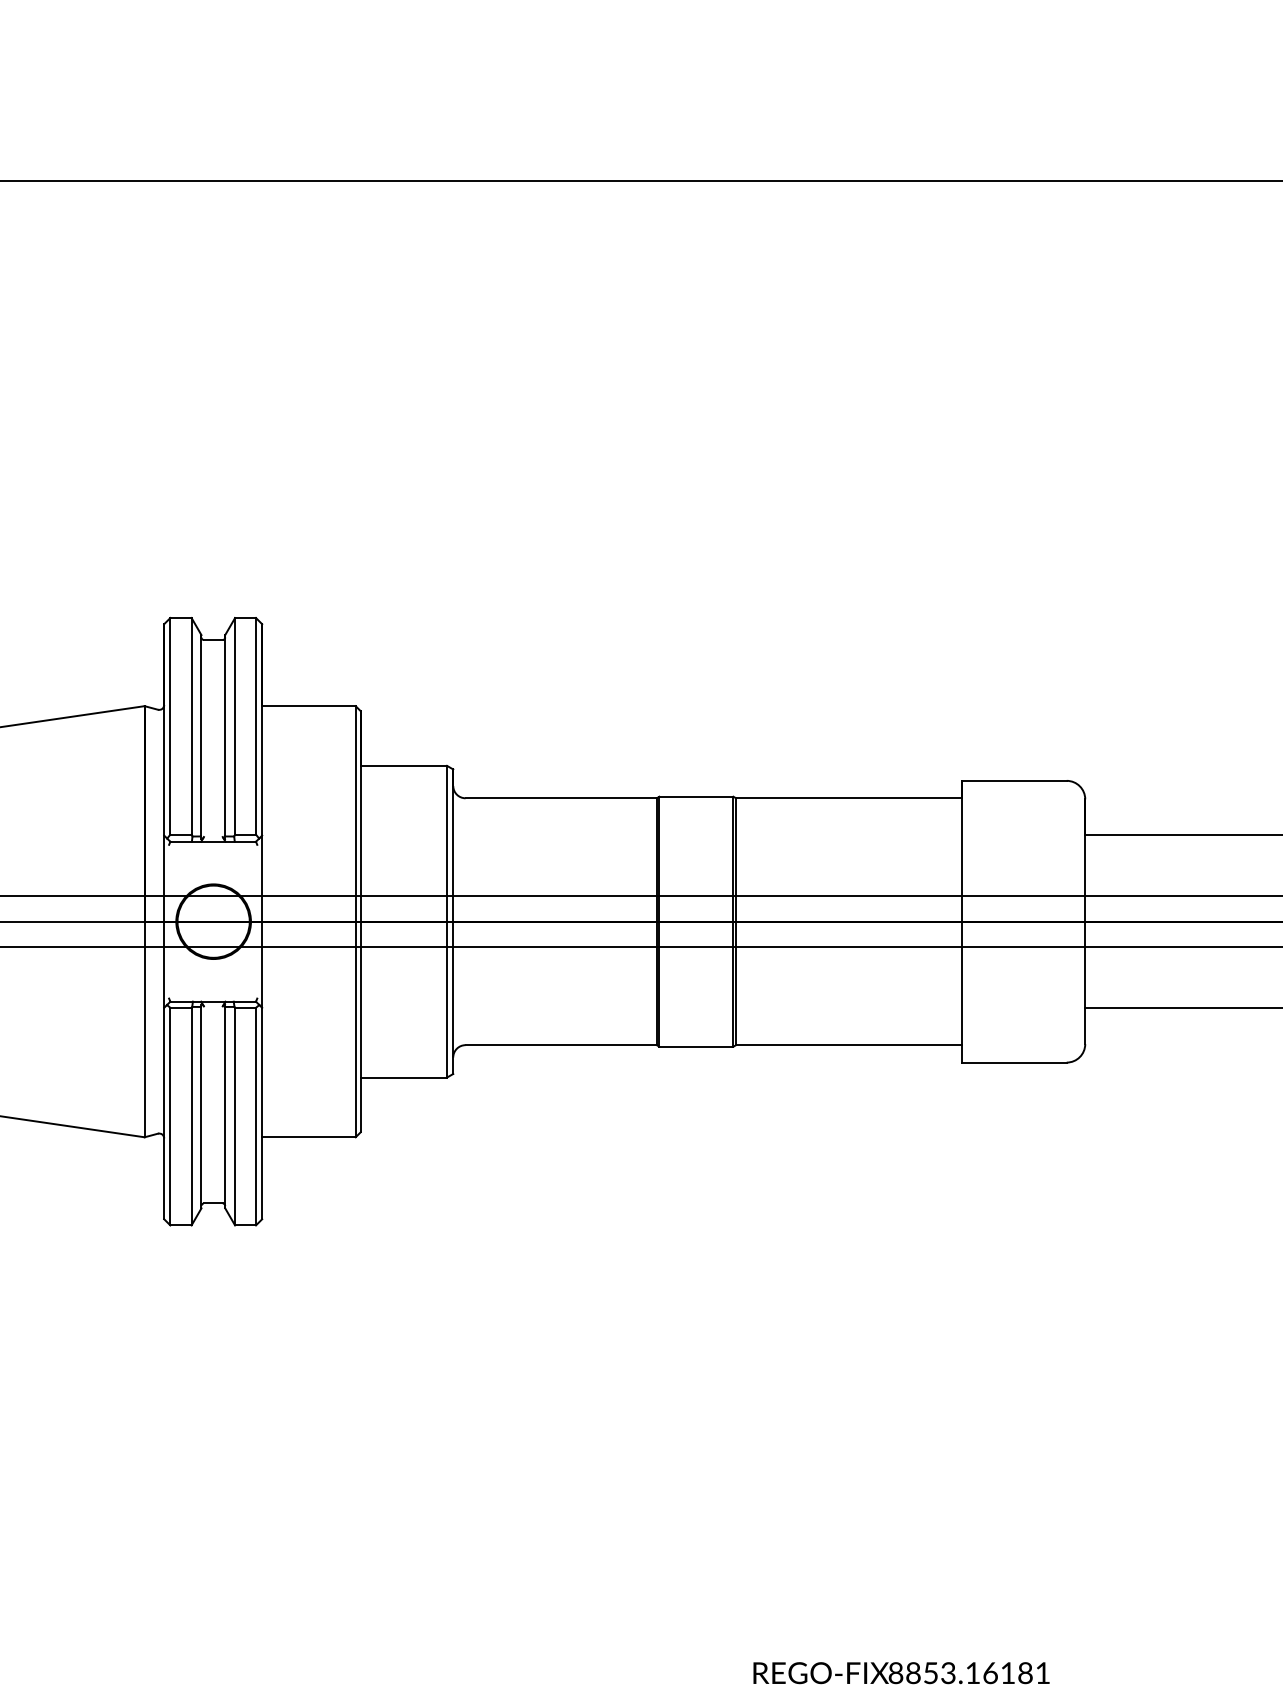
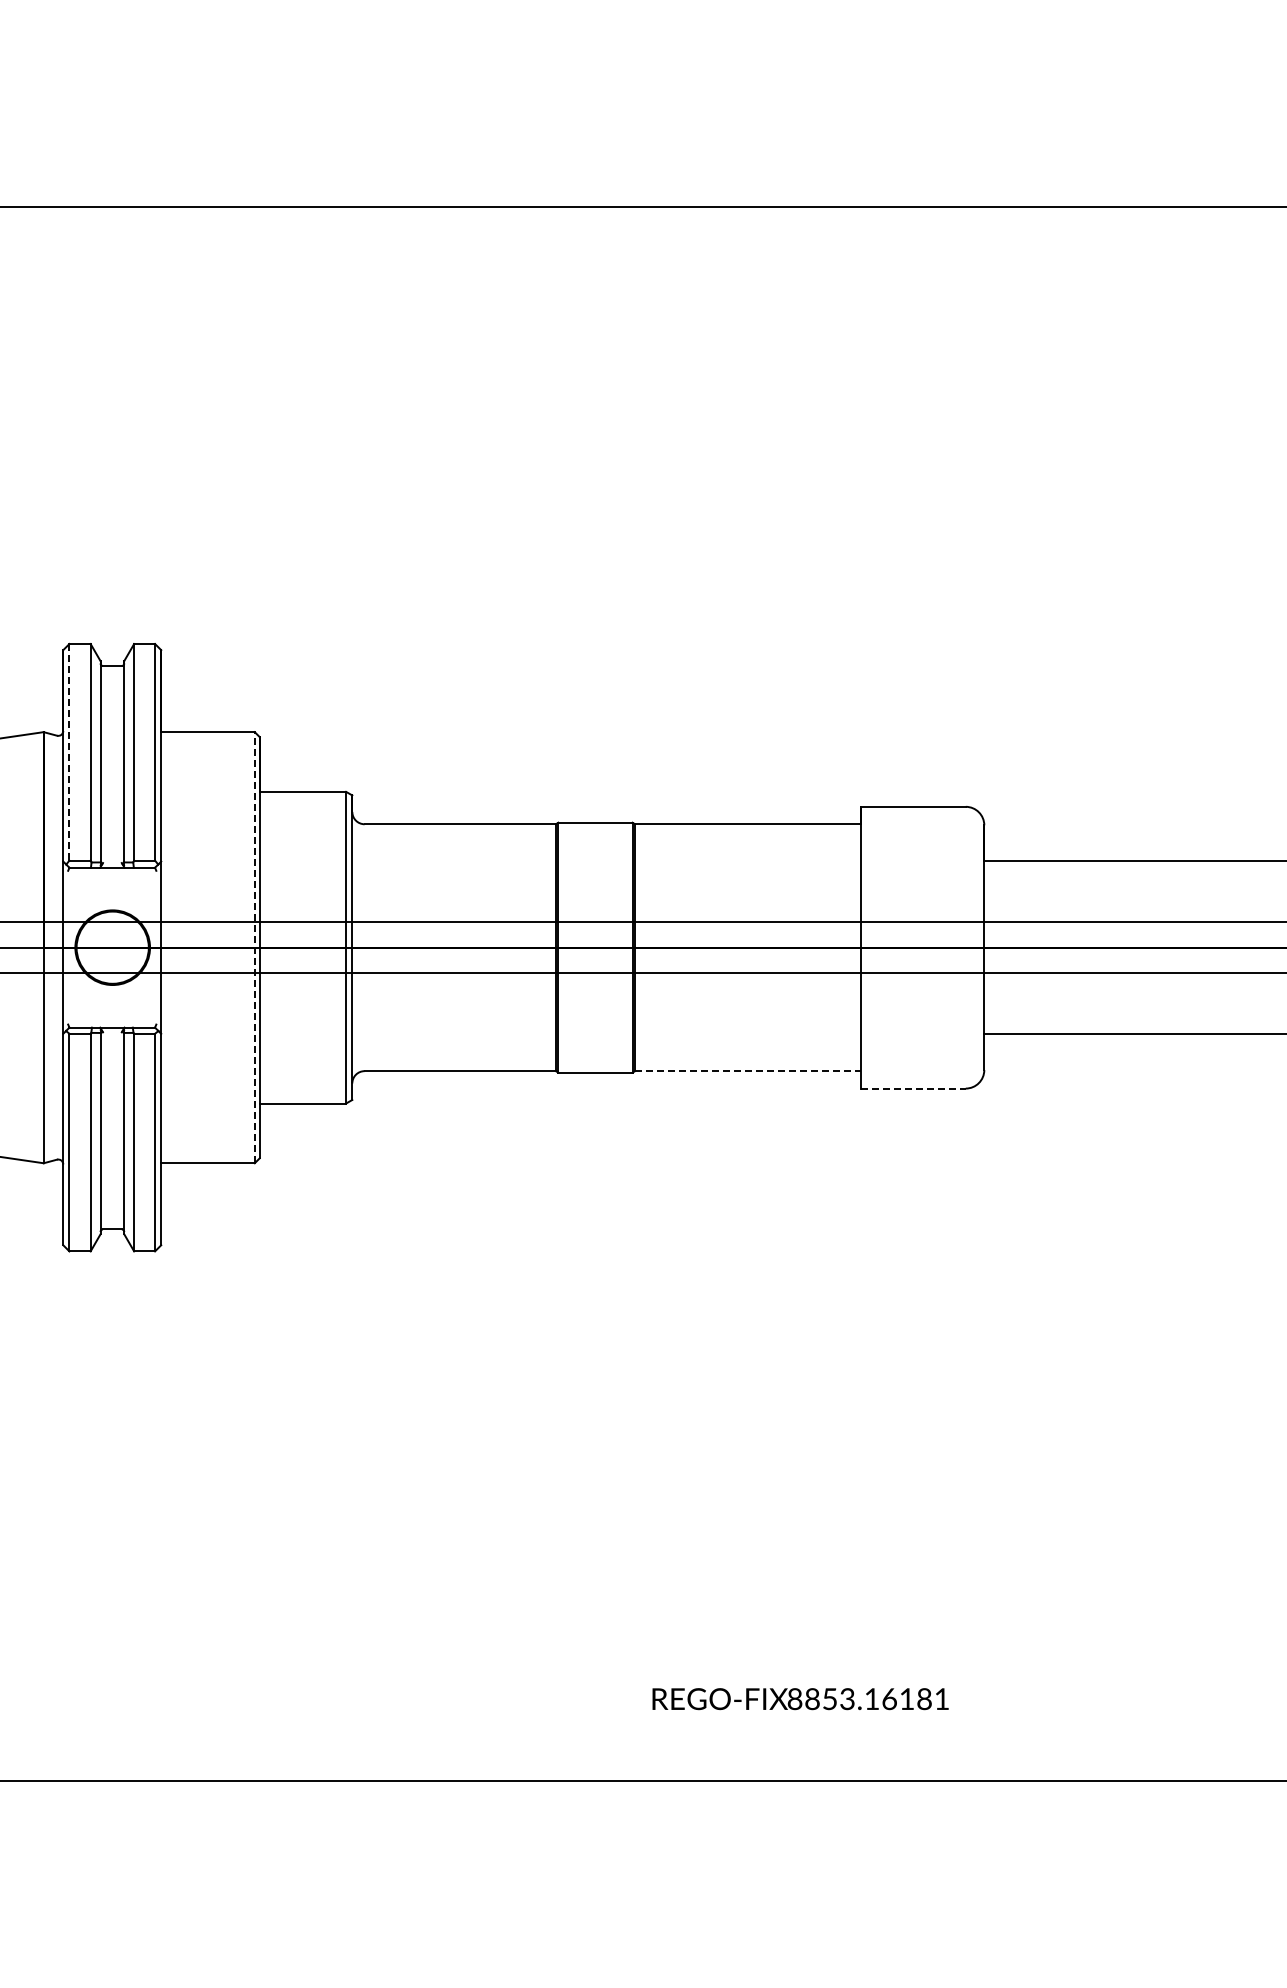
line: (170, 726) -> (69, 752), solid -> dashed
line: (355, 921) -> (254, 947), solid -> dashed
line: (849, 1045) -> (748, 1071), solid -> dashed
line: (1014, 1062) -> (913, 1088), solid -> dashed

